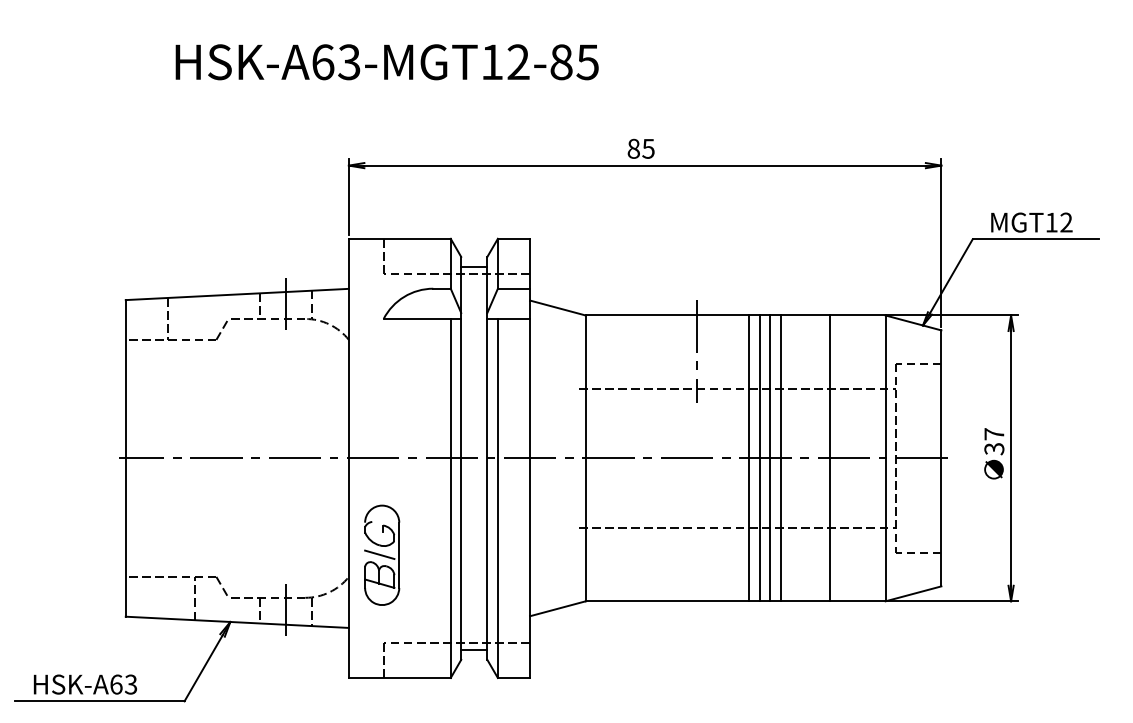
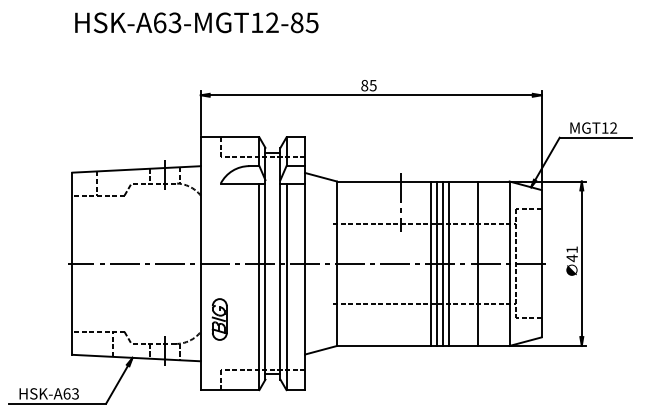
text: (386, 61) -> (196, 22), moved
text: (993, 442) -> (571, 254), 37 -> 41
part: (381, 555) -> (219, 319), size x0.71

